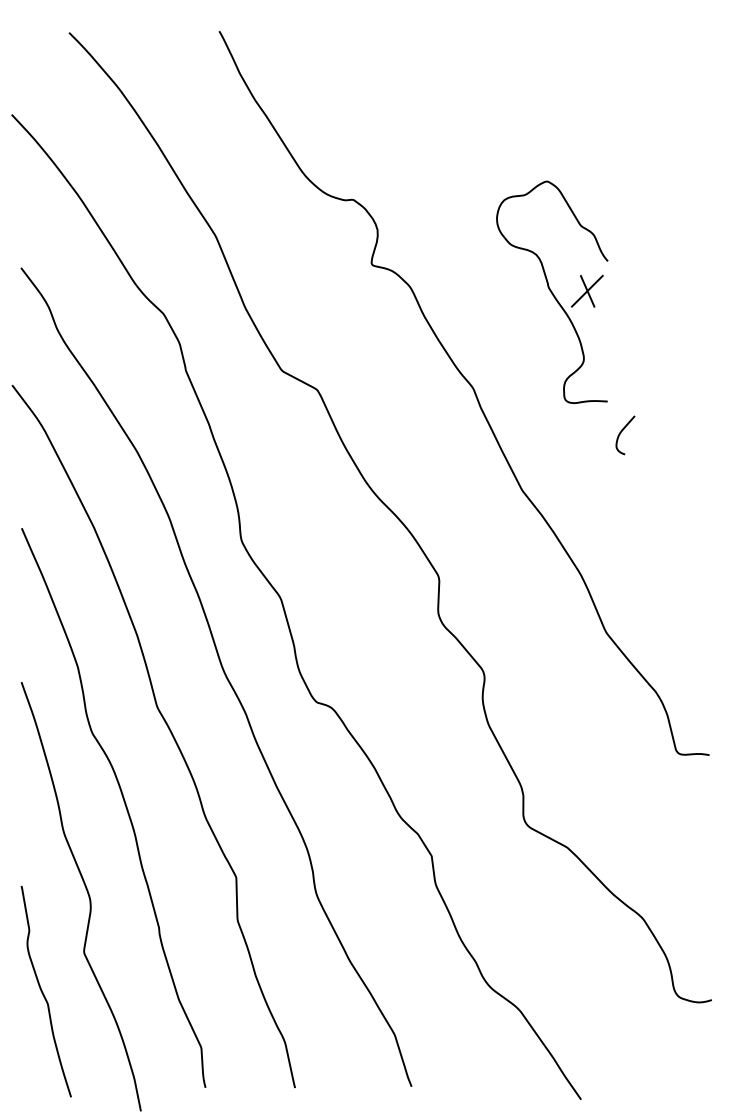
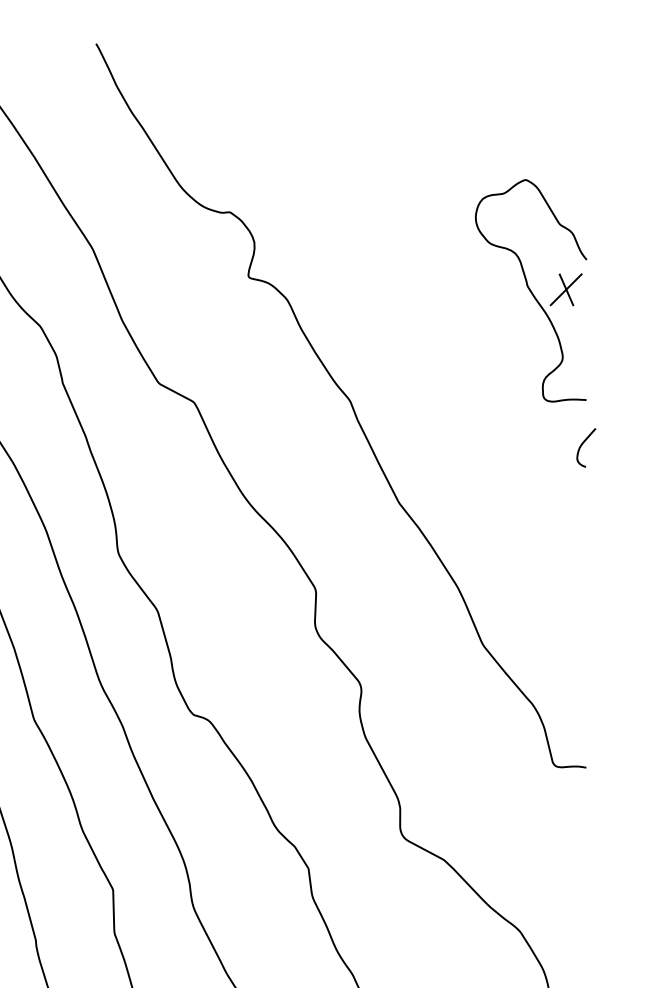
part: (552, 291) -> (531, 290), moved
curve: (621, 433) -> (582, 446), moved

